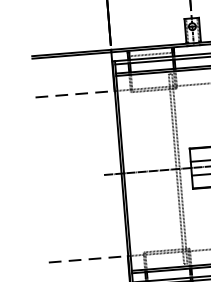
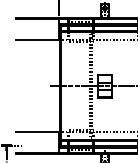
line: (75, 94) -> (37, 40), dashed -> solid
line: (88, 259) -> (37, 131), dashed -> solid

